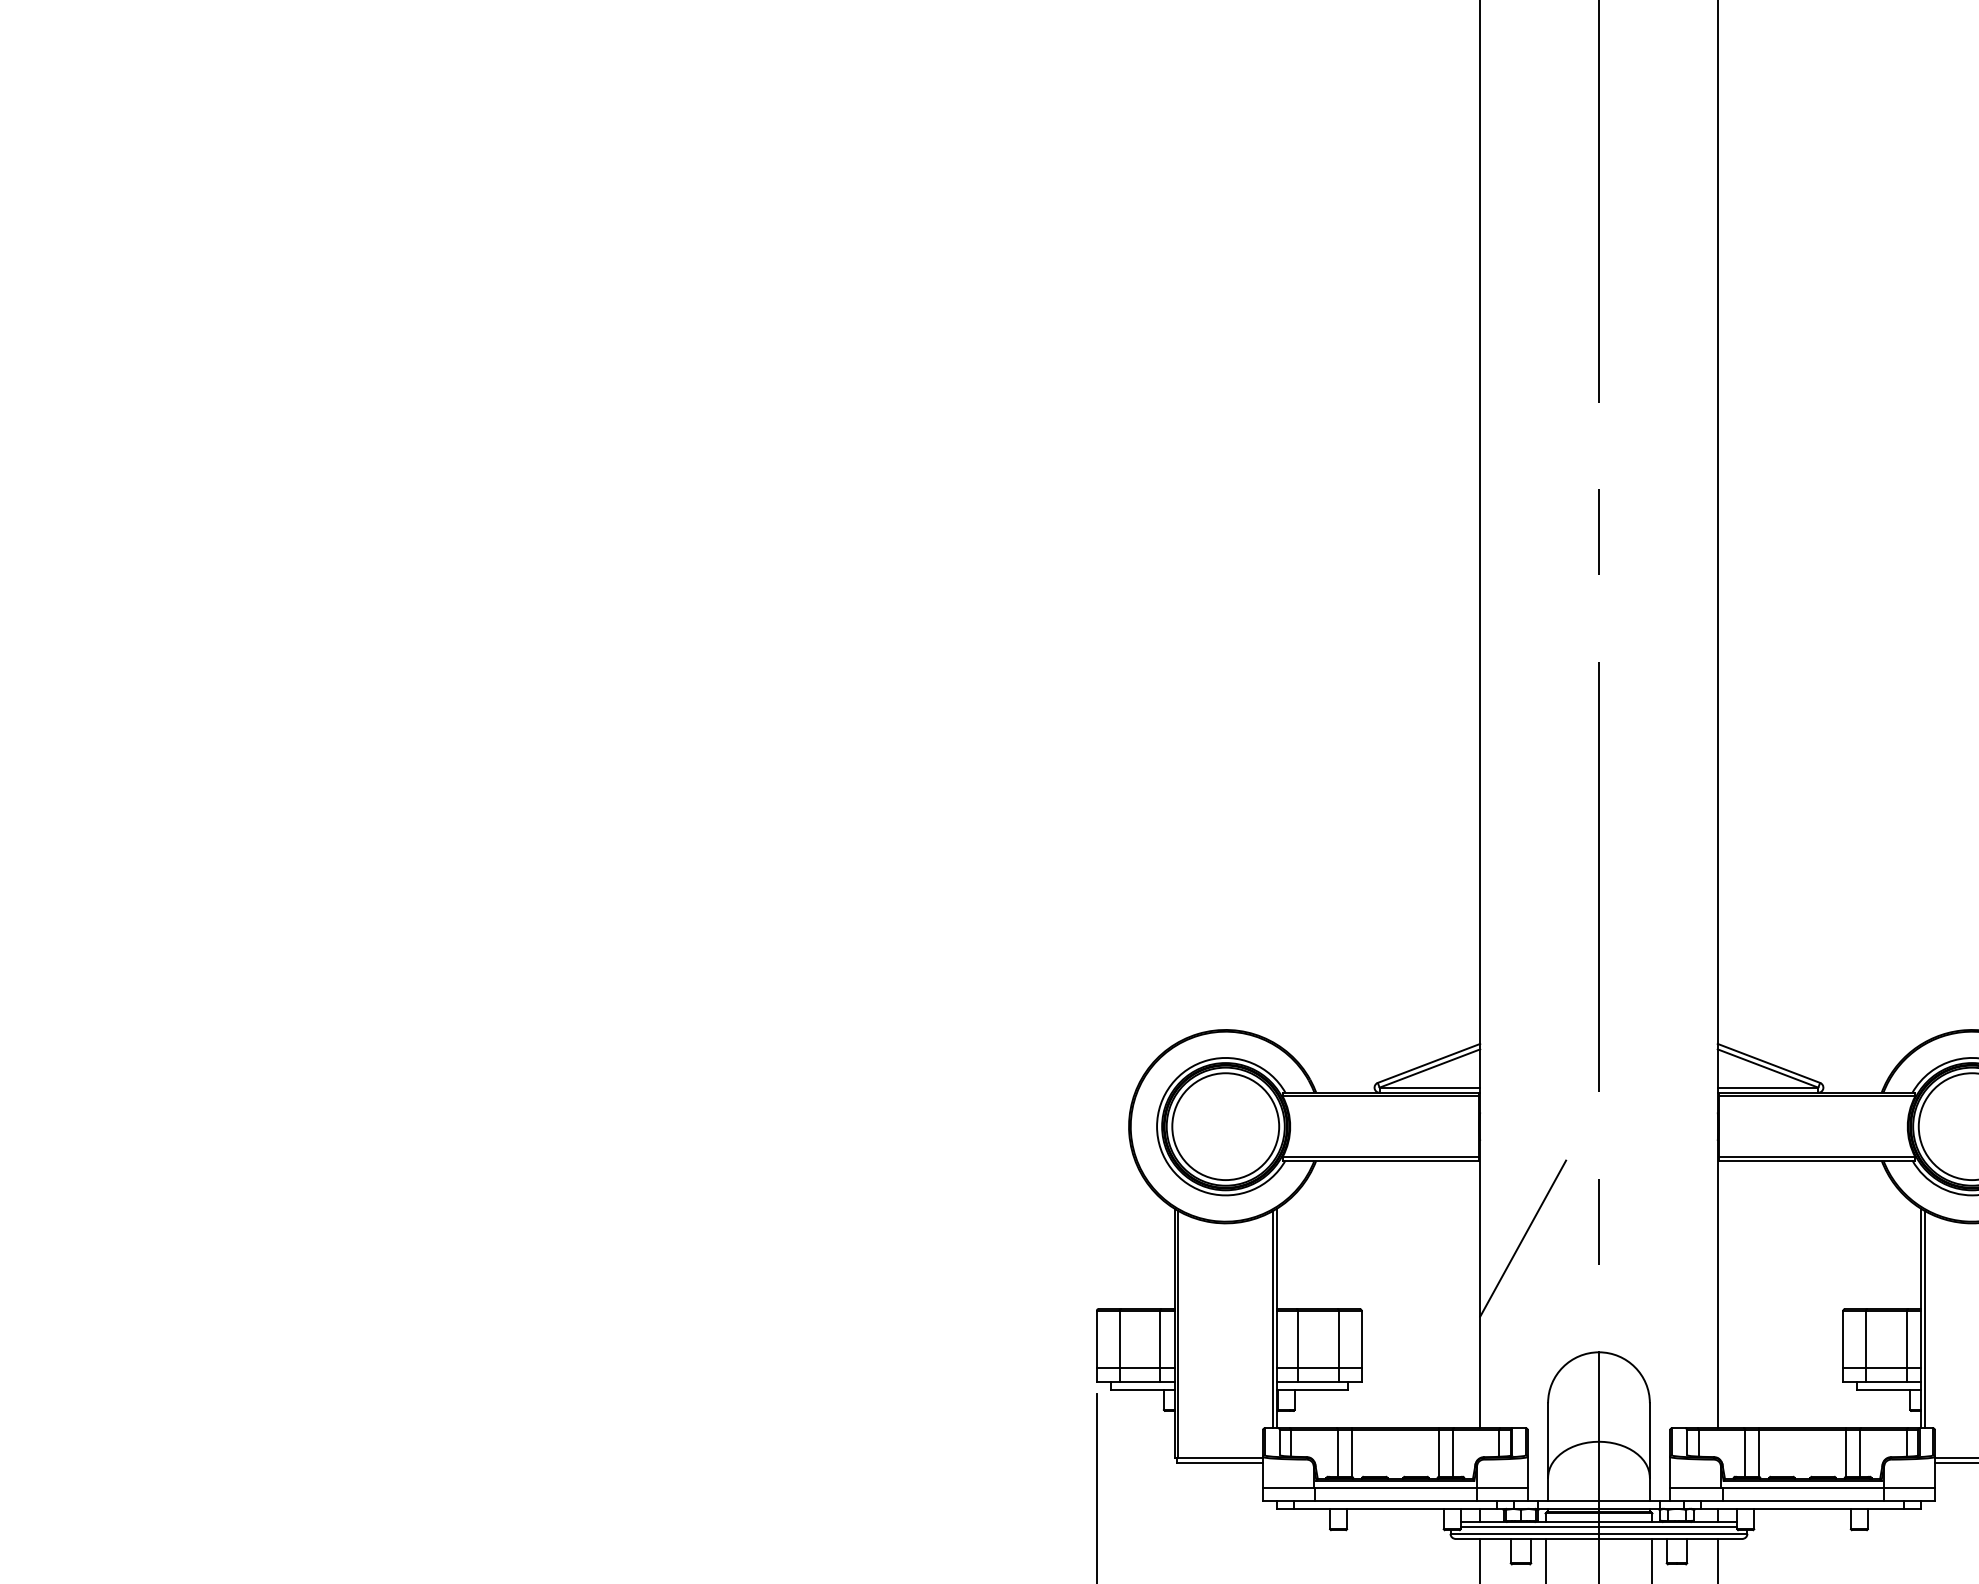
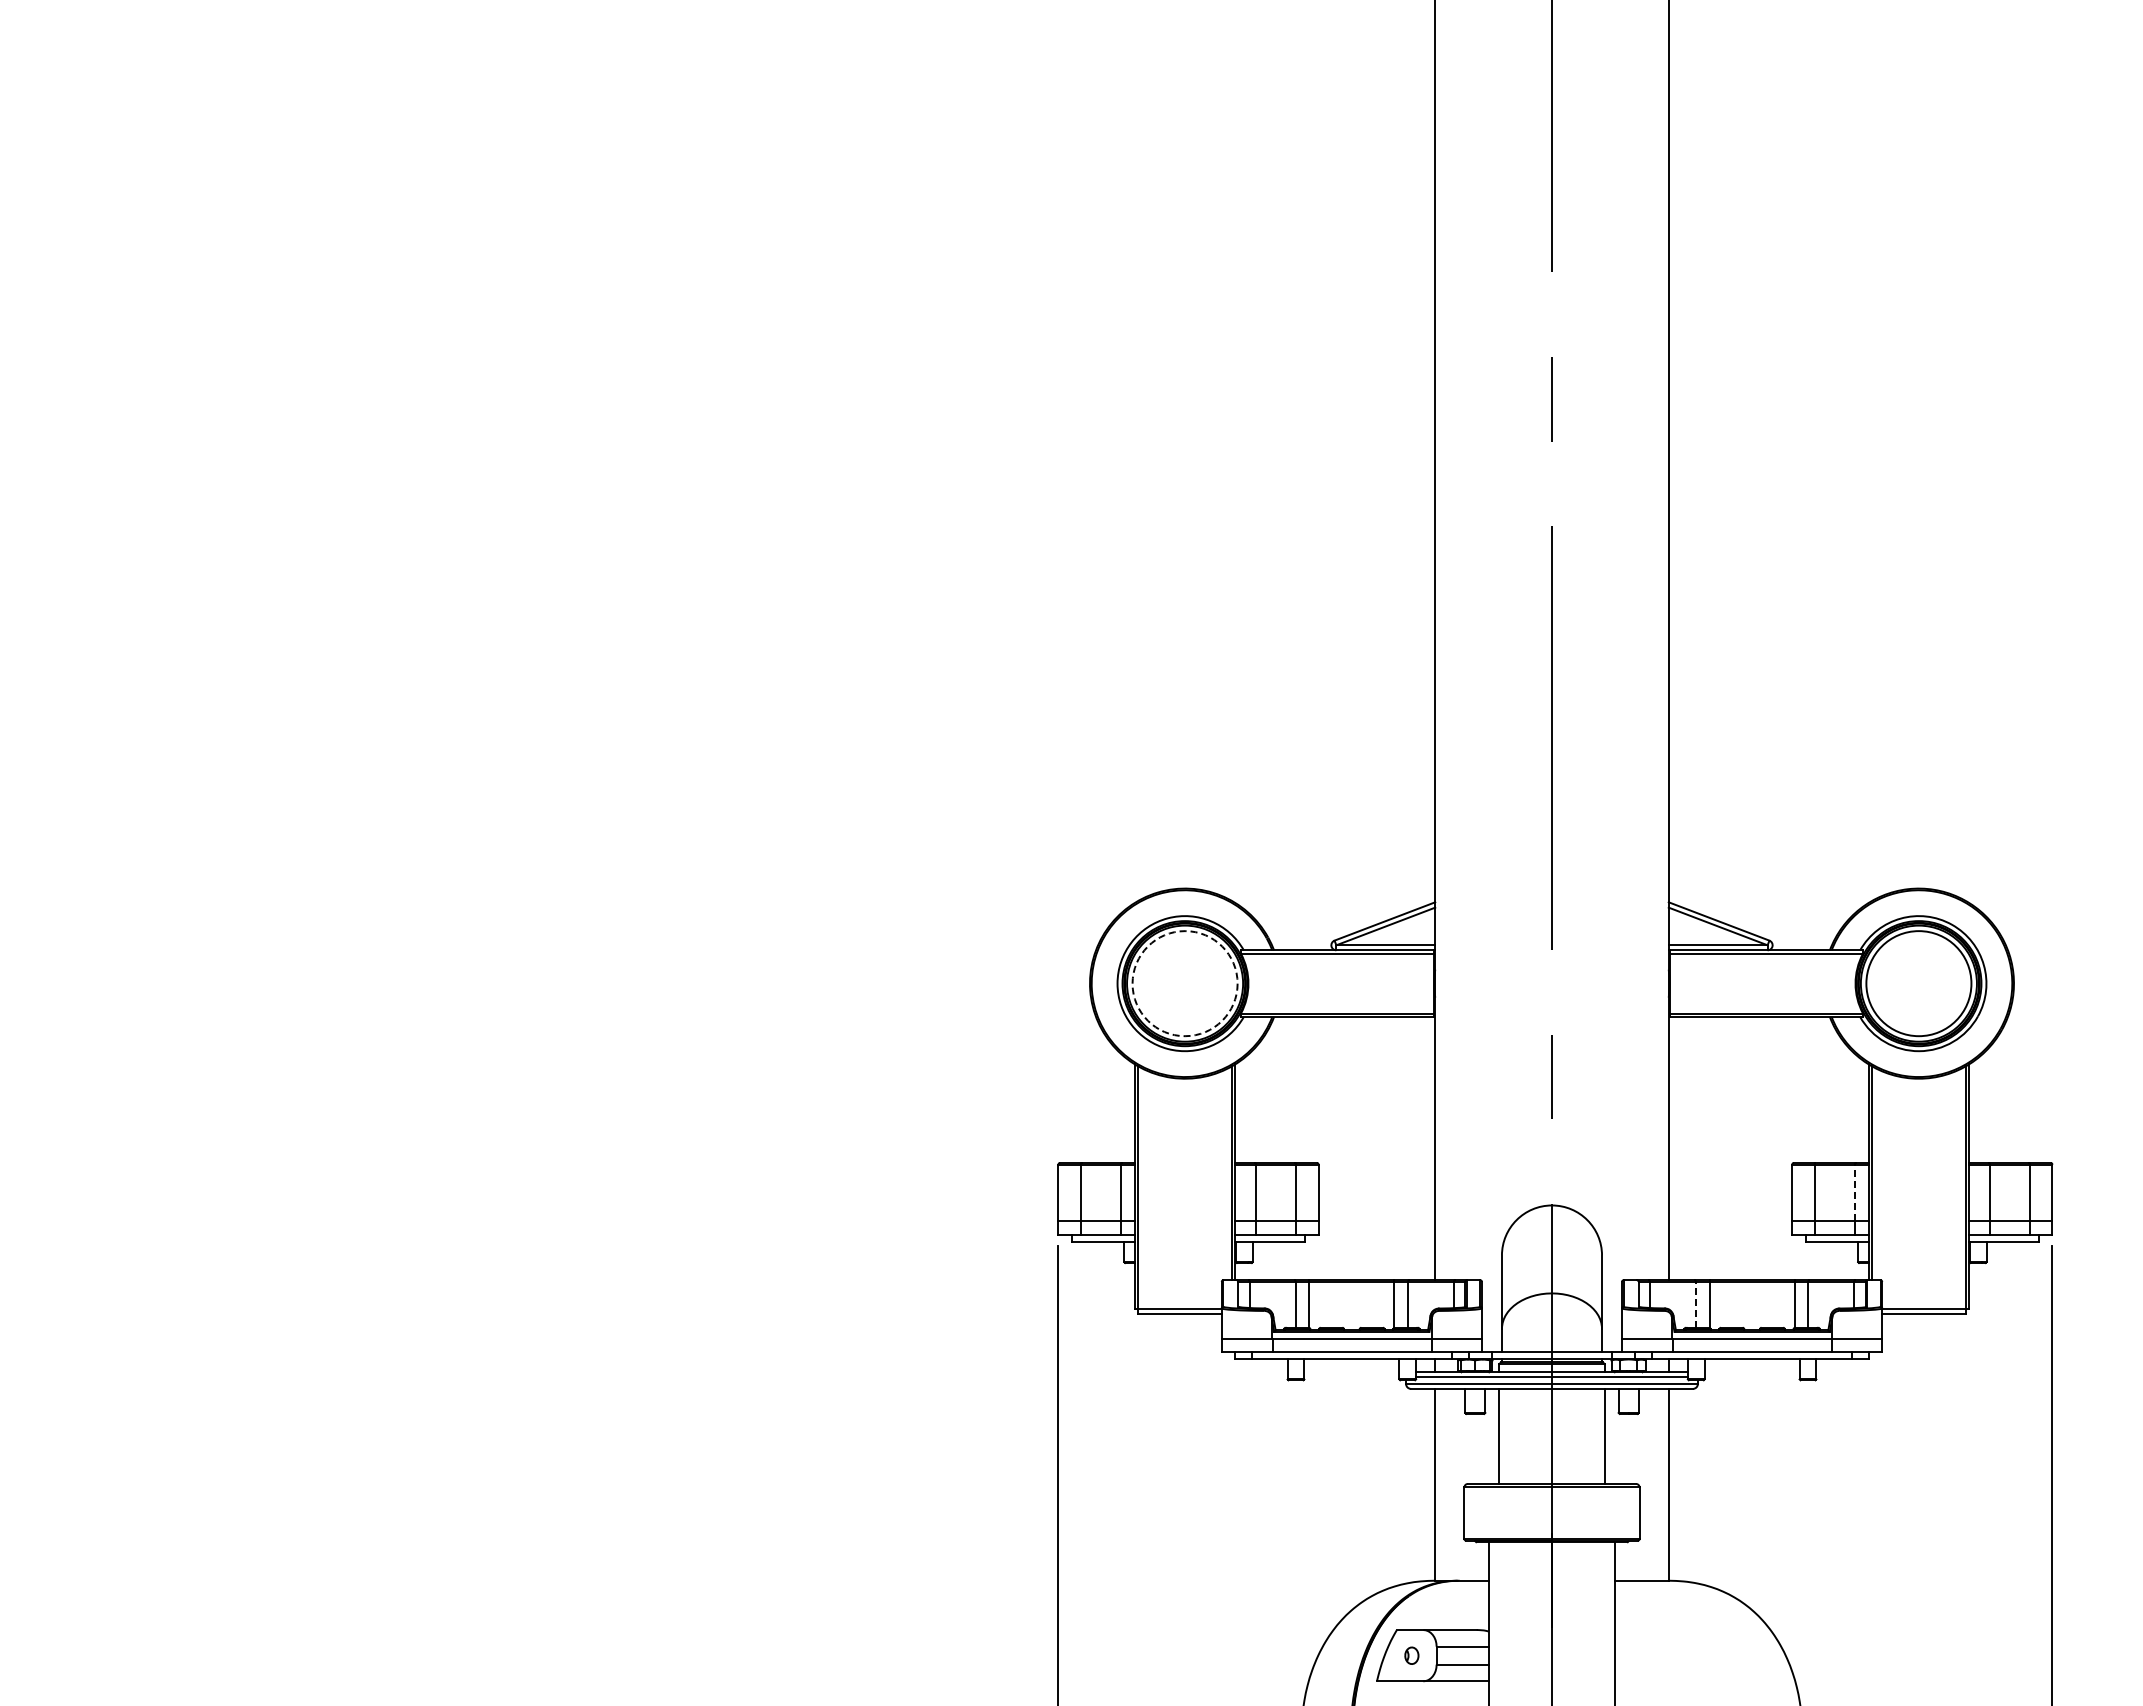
circle: (1225, 1126) -> (1184, 983), solid -> dashed
line: (1523, 1238) -> (1477, 1093), removed
line: (1906, 1339) -> (1854, 1192), solid -> dashed
line: (1744, 1453) -> (1695, 1304), solid -> dashed

